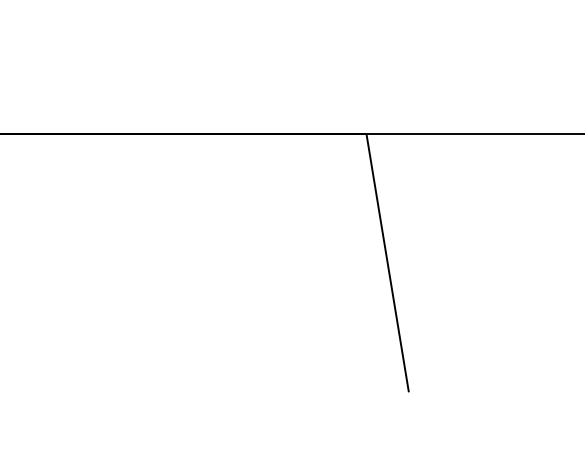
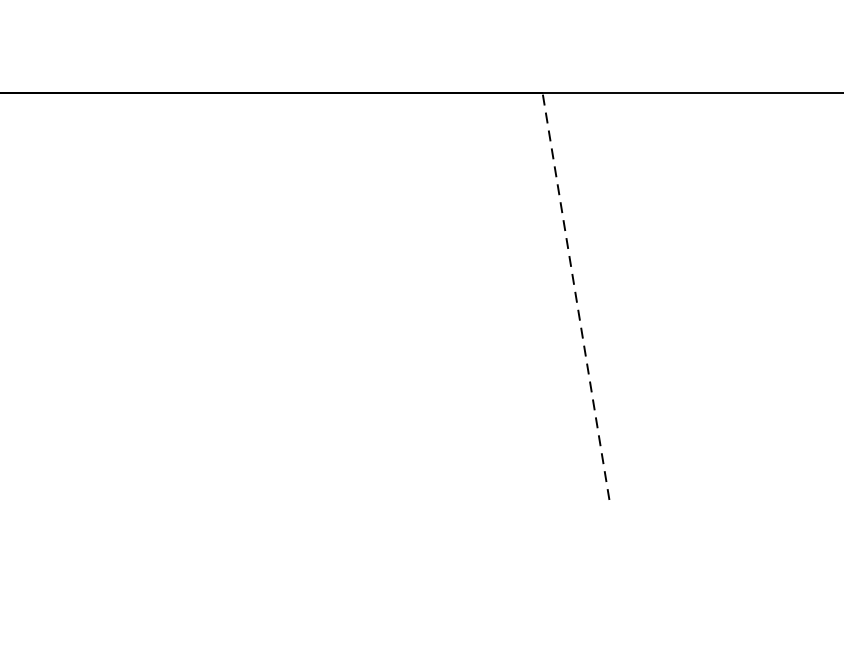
line: (387, 263) -> (575, 297), solid -> dashed

